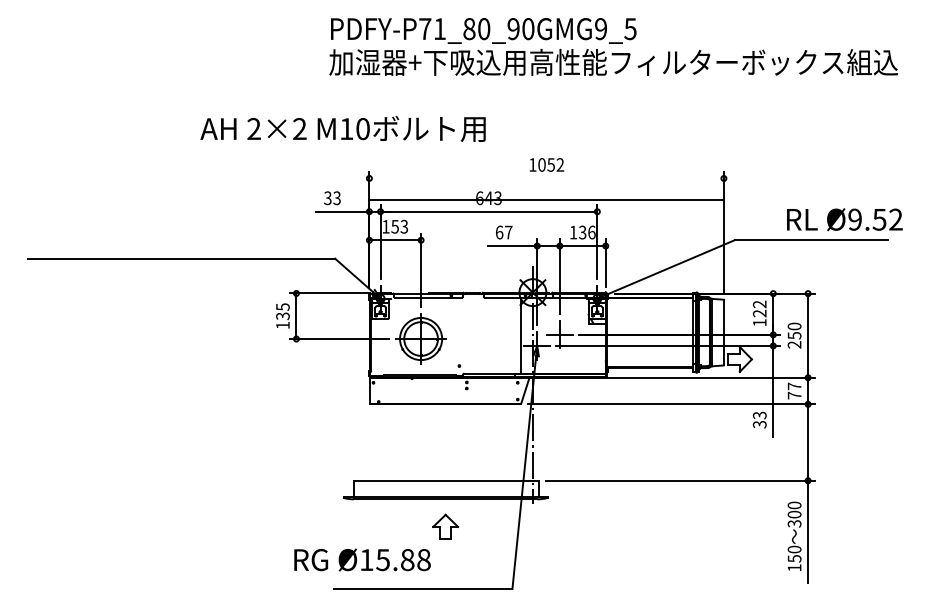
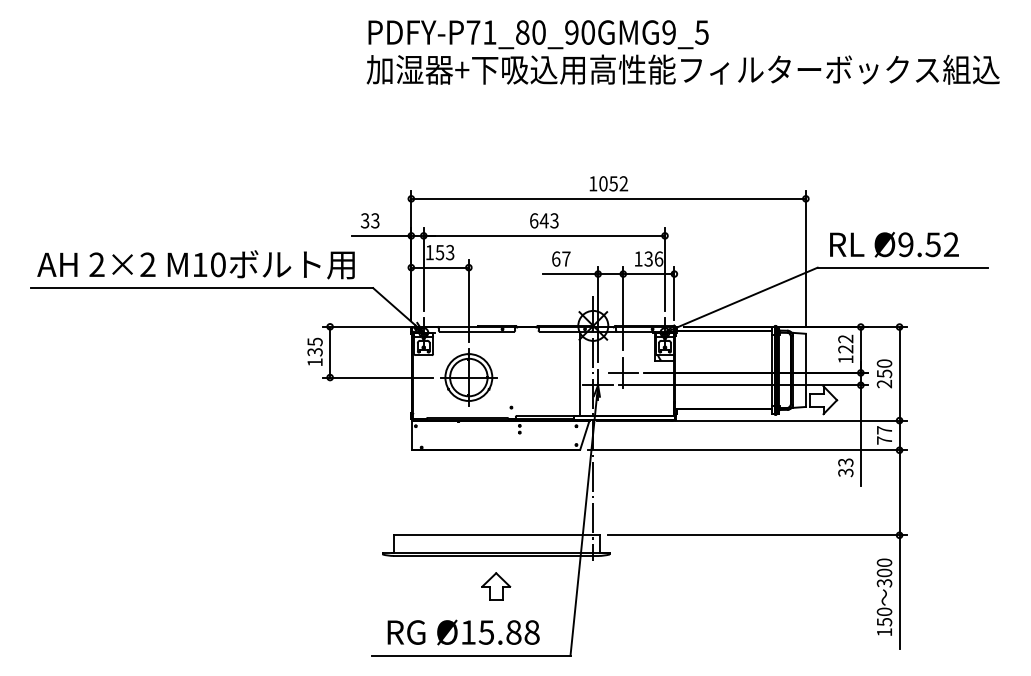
text: (342, 128) -> (195, 264), moved
line: (546, 199) -> (608, 198), moved
text: (844, 219) -> (894, 244), moved
text: (362, 560) -> (463, 632), moved

